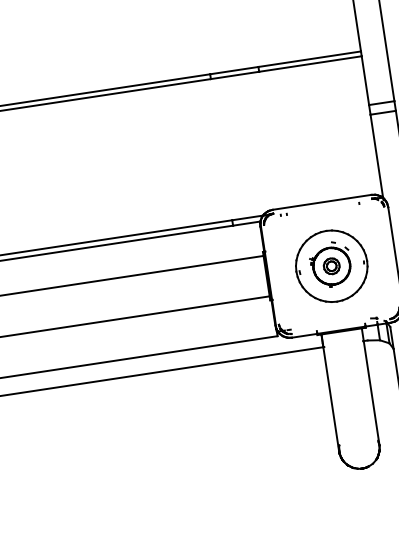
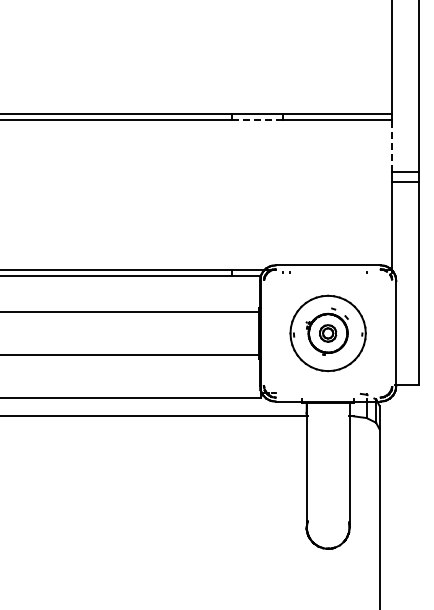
line: (235, 75) -> (257, 119), solid -> dashed
line: (365, 80) -> (392, 145), solid -> dashed

